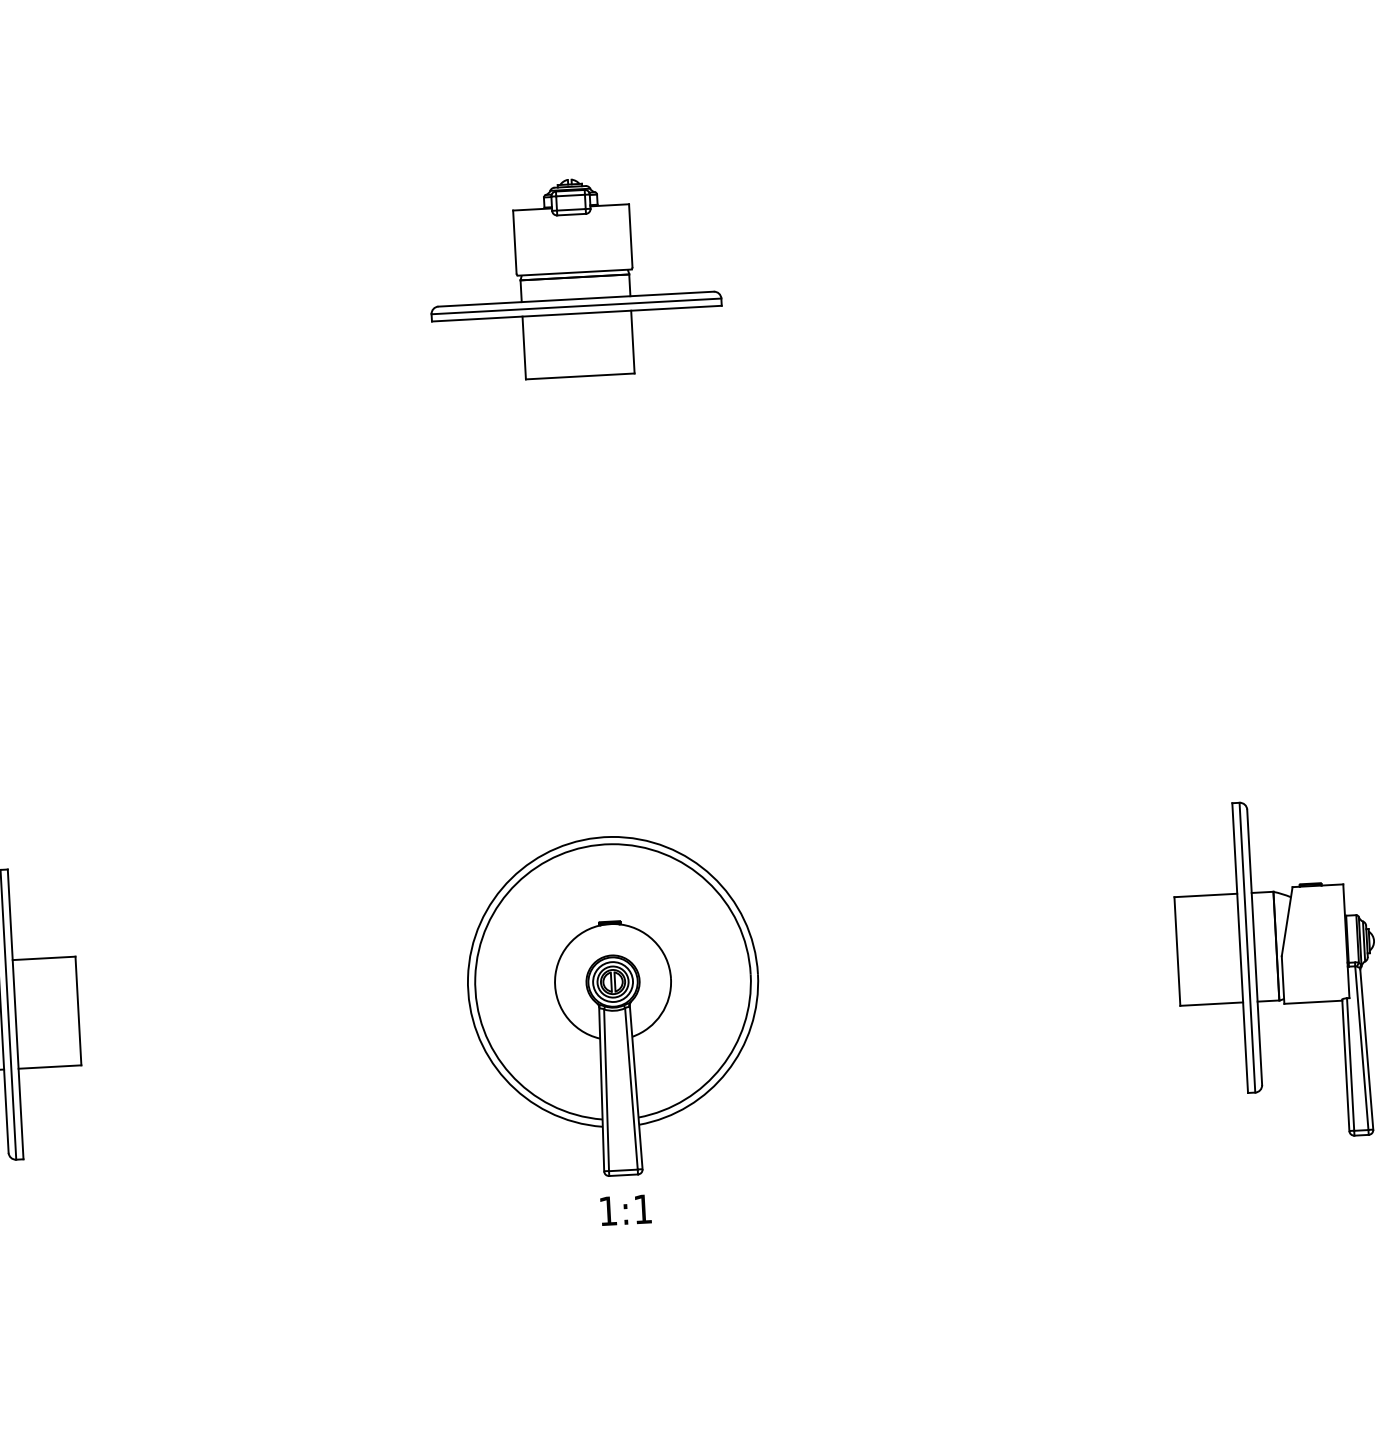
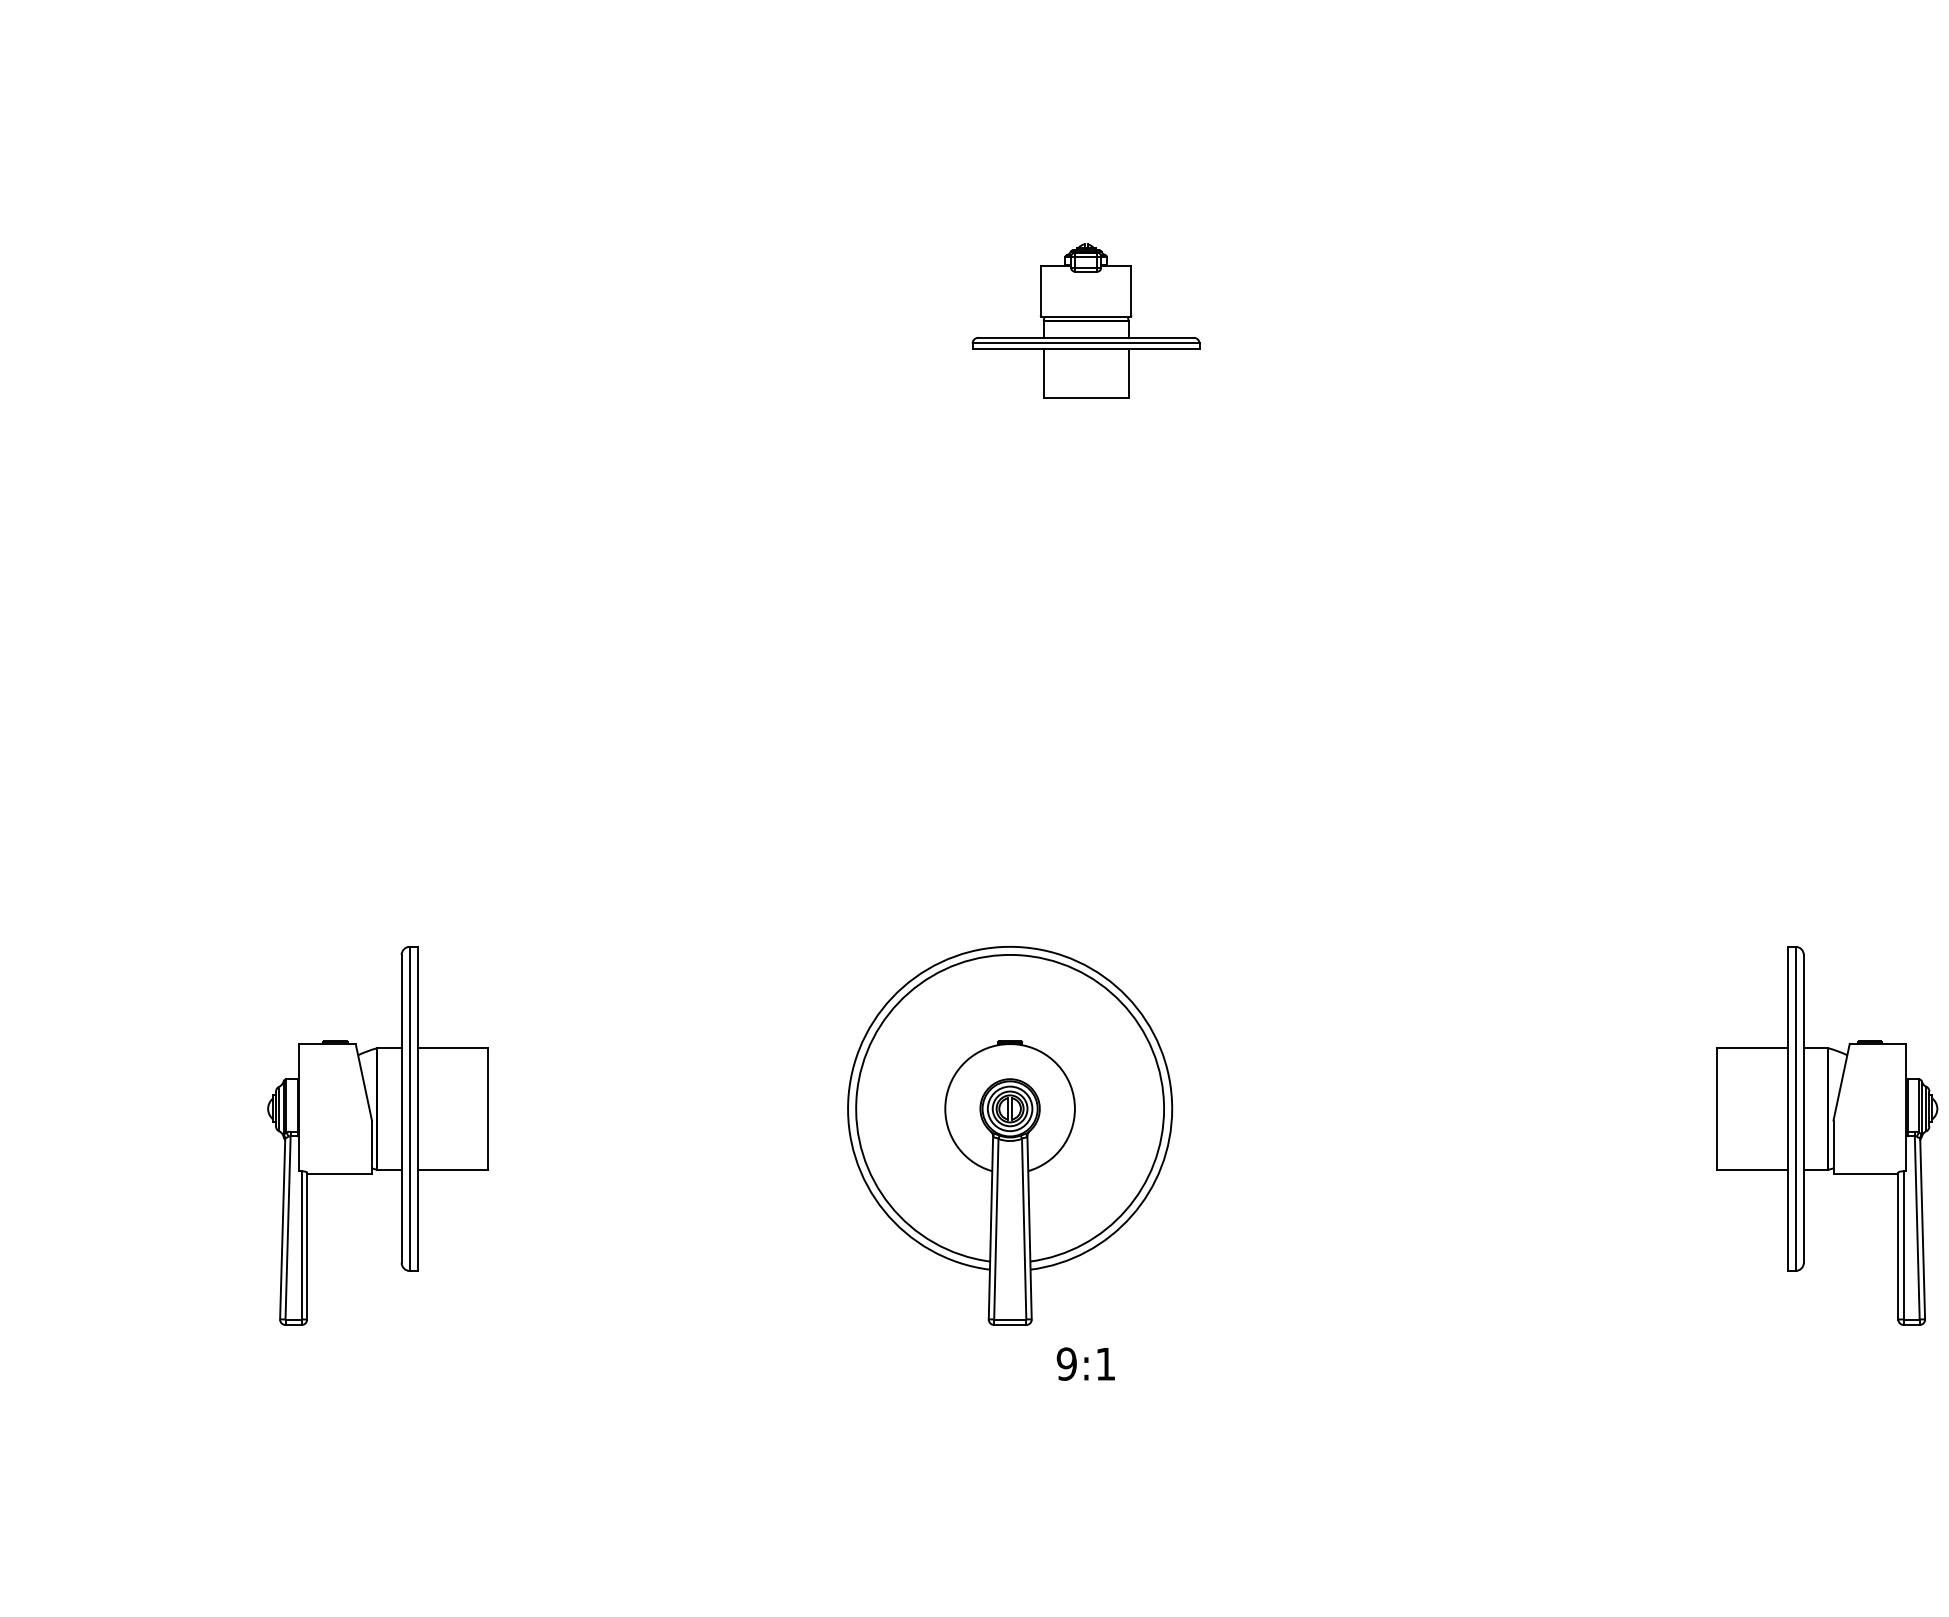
part: (574, 277) -> (1085, 320), size x0.7
part: (614, 1005) -> (1010, 1135), moved
text: (607, 1210) -> (1066, 1363), 1:1 -> 9:1

